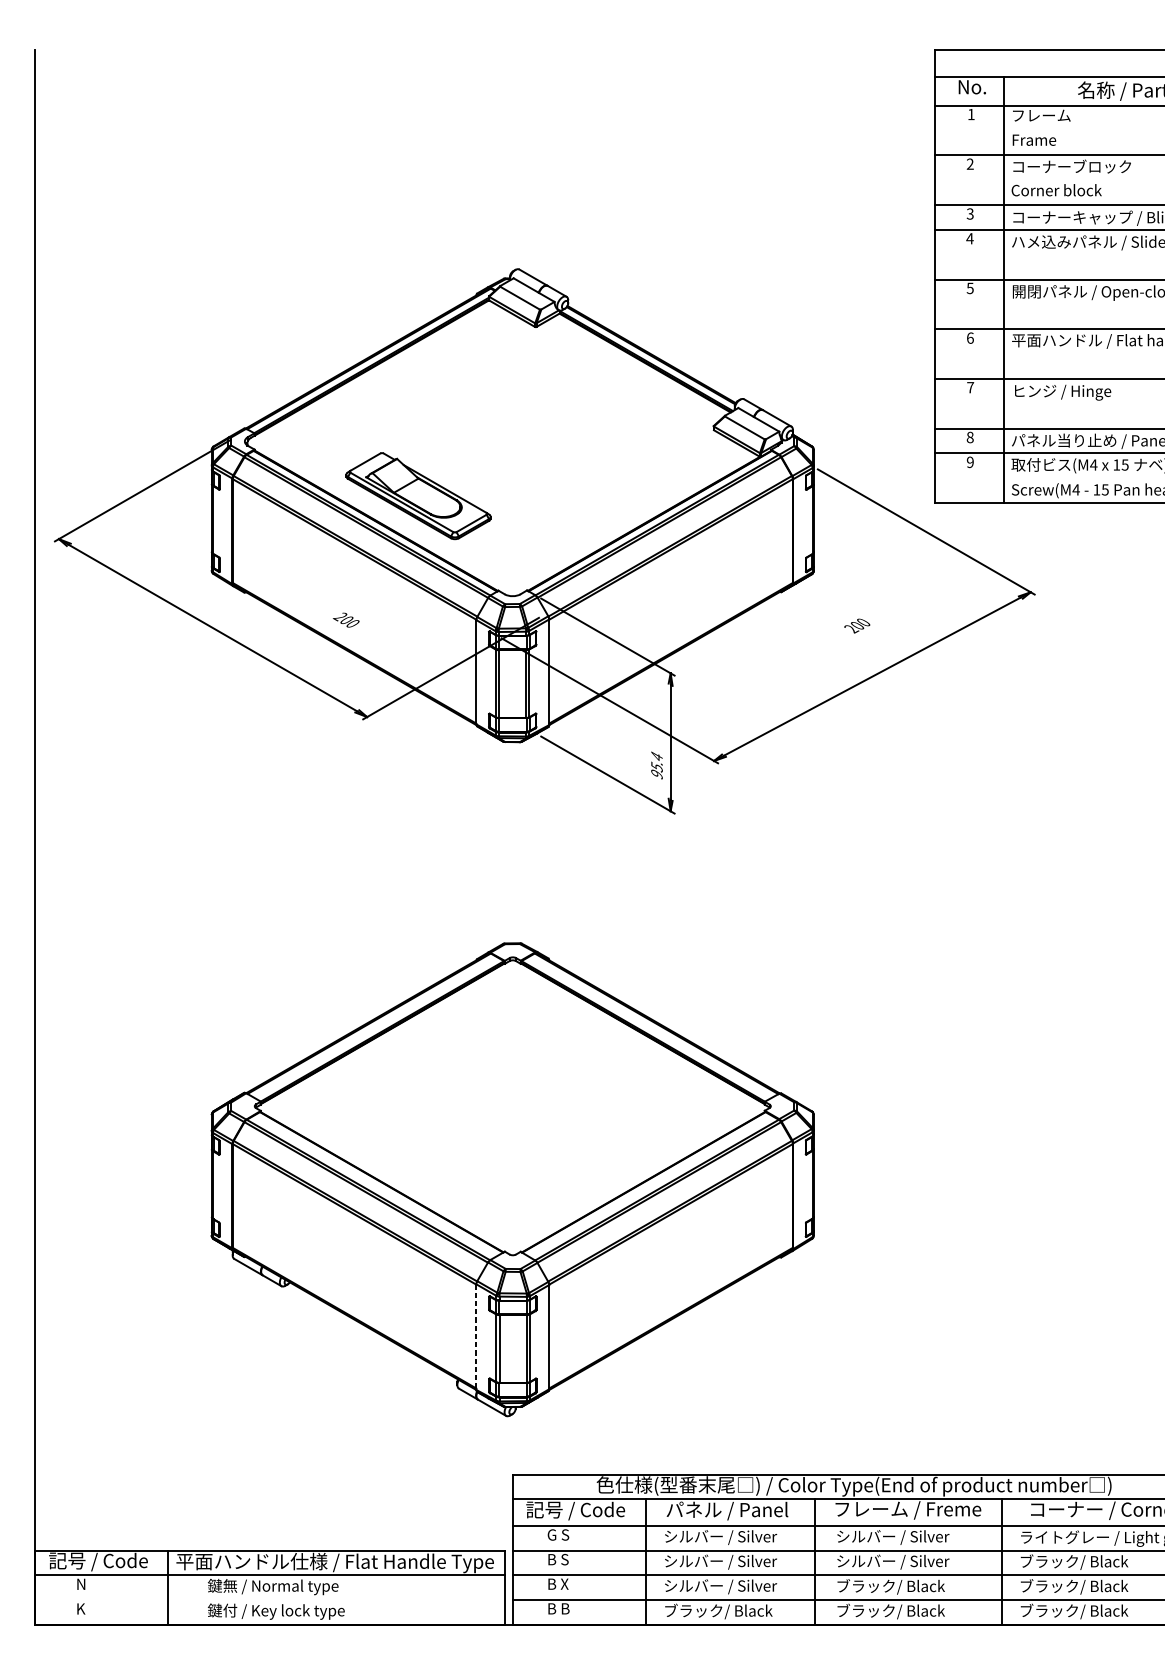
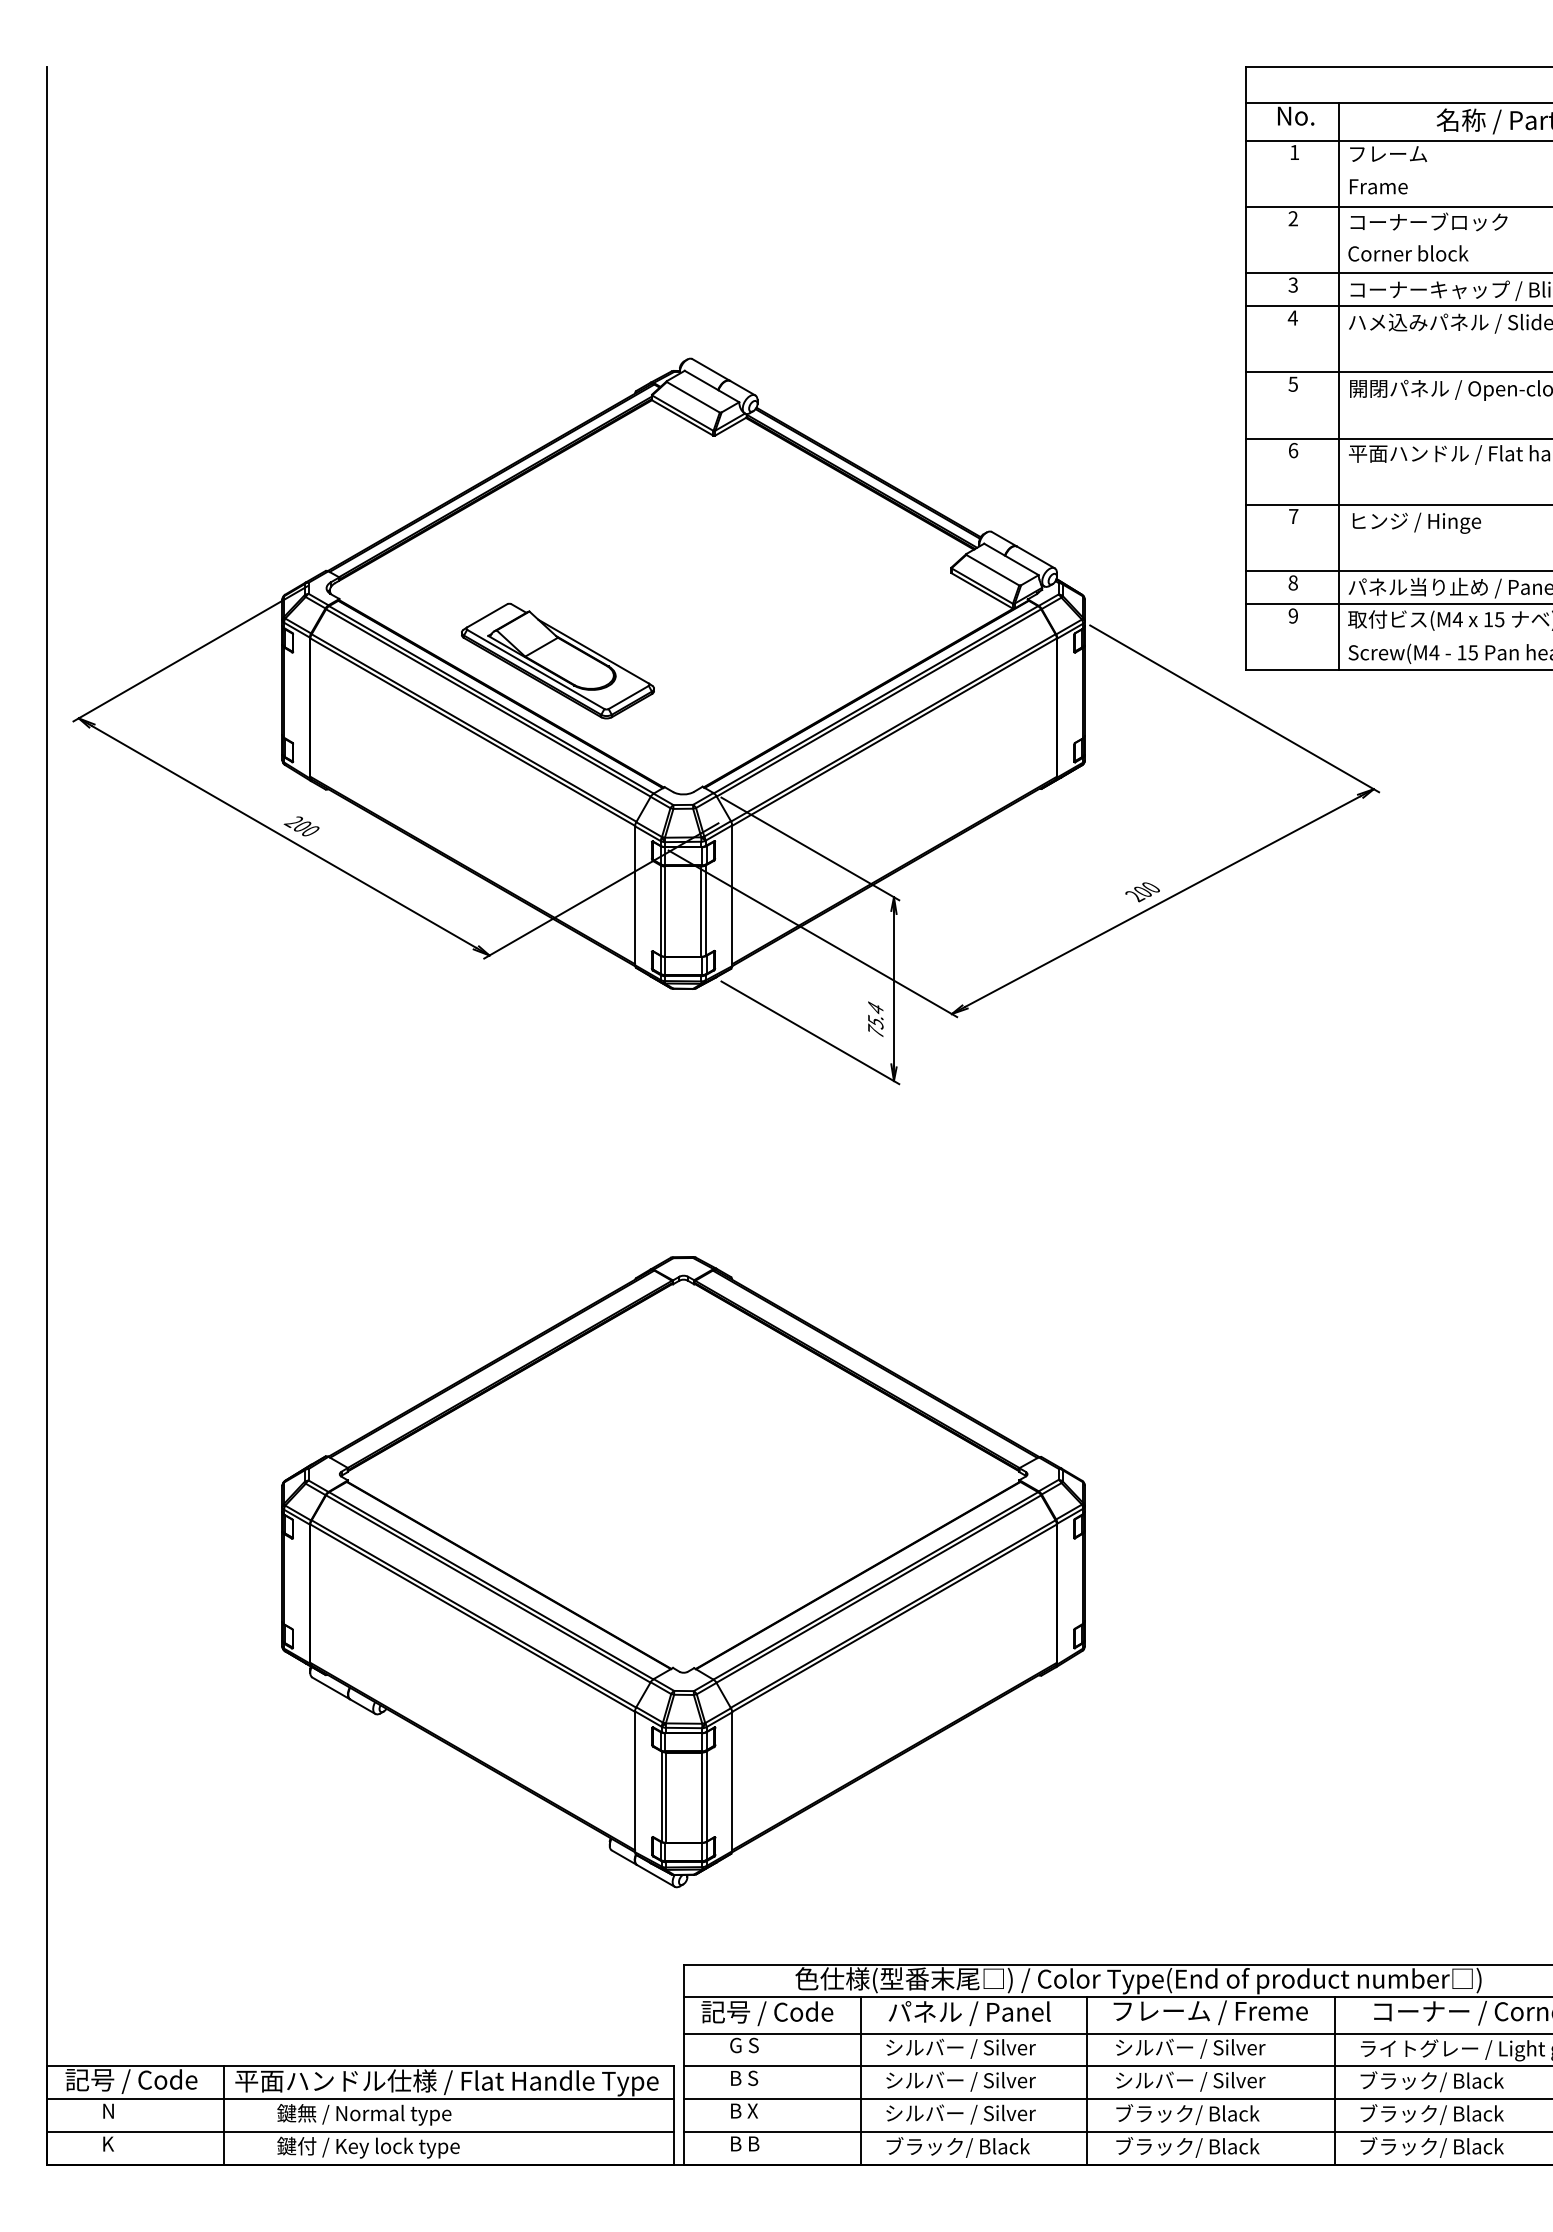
text: (346, 620) -> (301, 826), moved
text: (857, 626) -> (1142, 892), moved
text: (656, 773) -> (875, 1030), 95.4 -> 75.4
line: (476, 1337) -> (635, 1782), dashed -> solid
line: (269, 1600) -> (359, 2132), added

